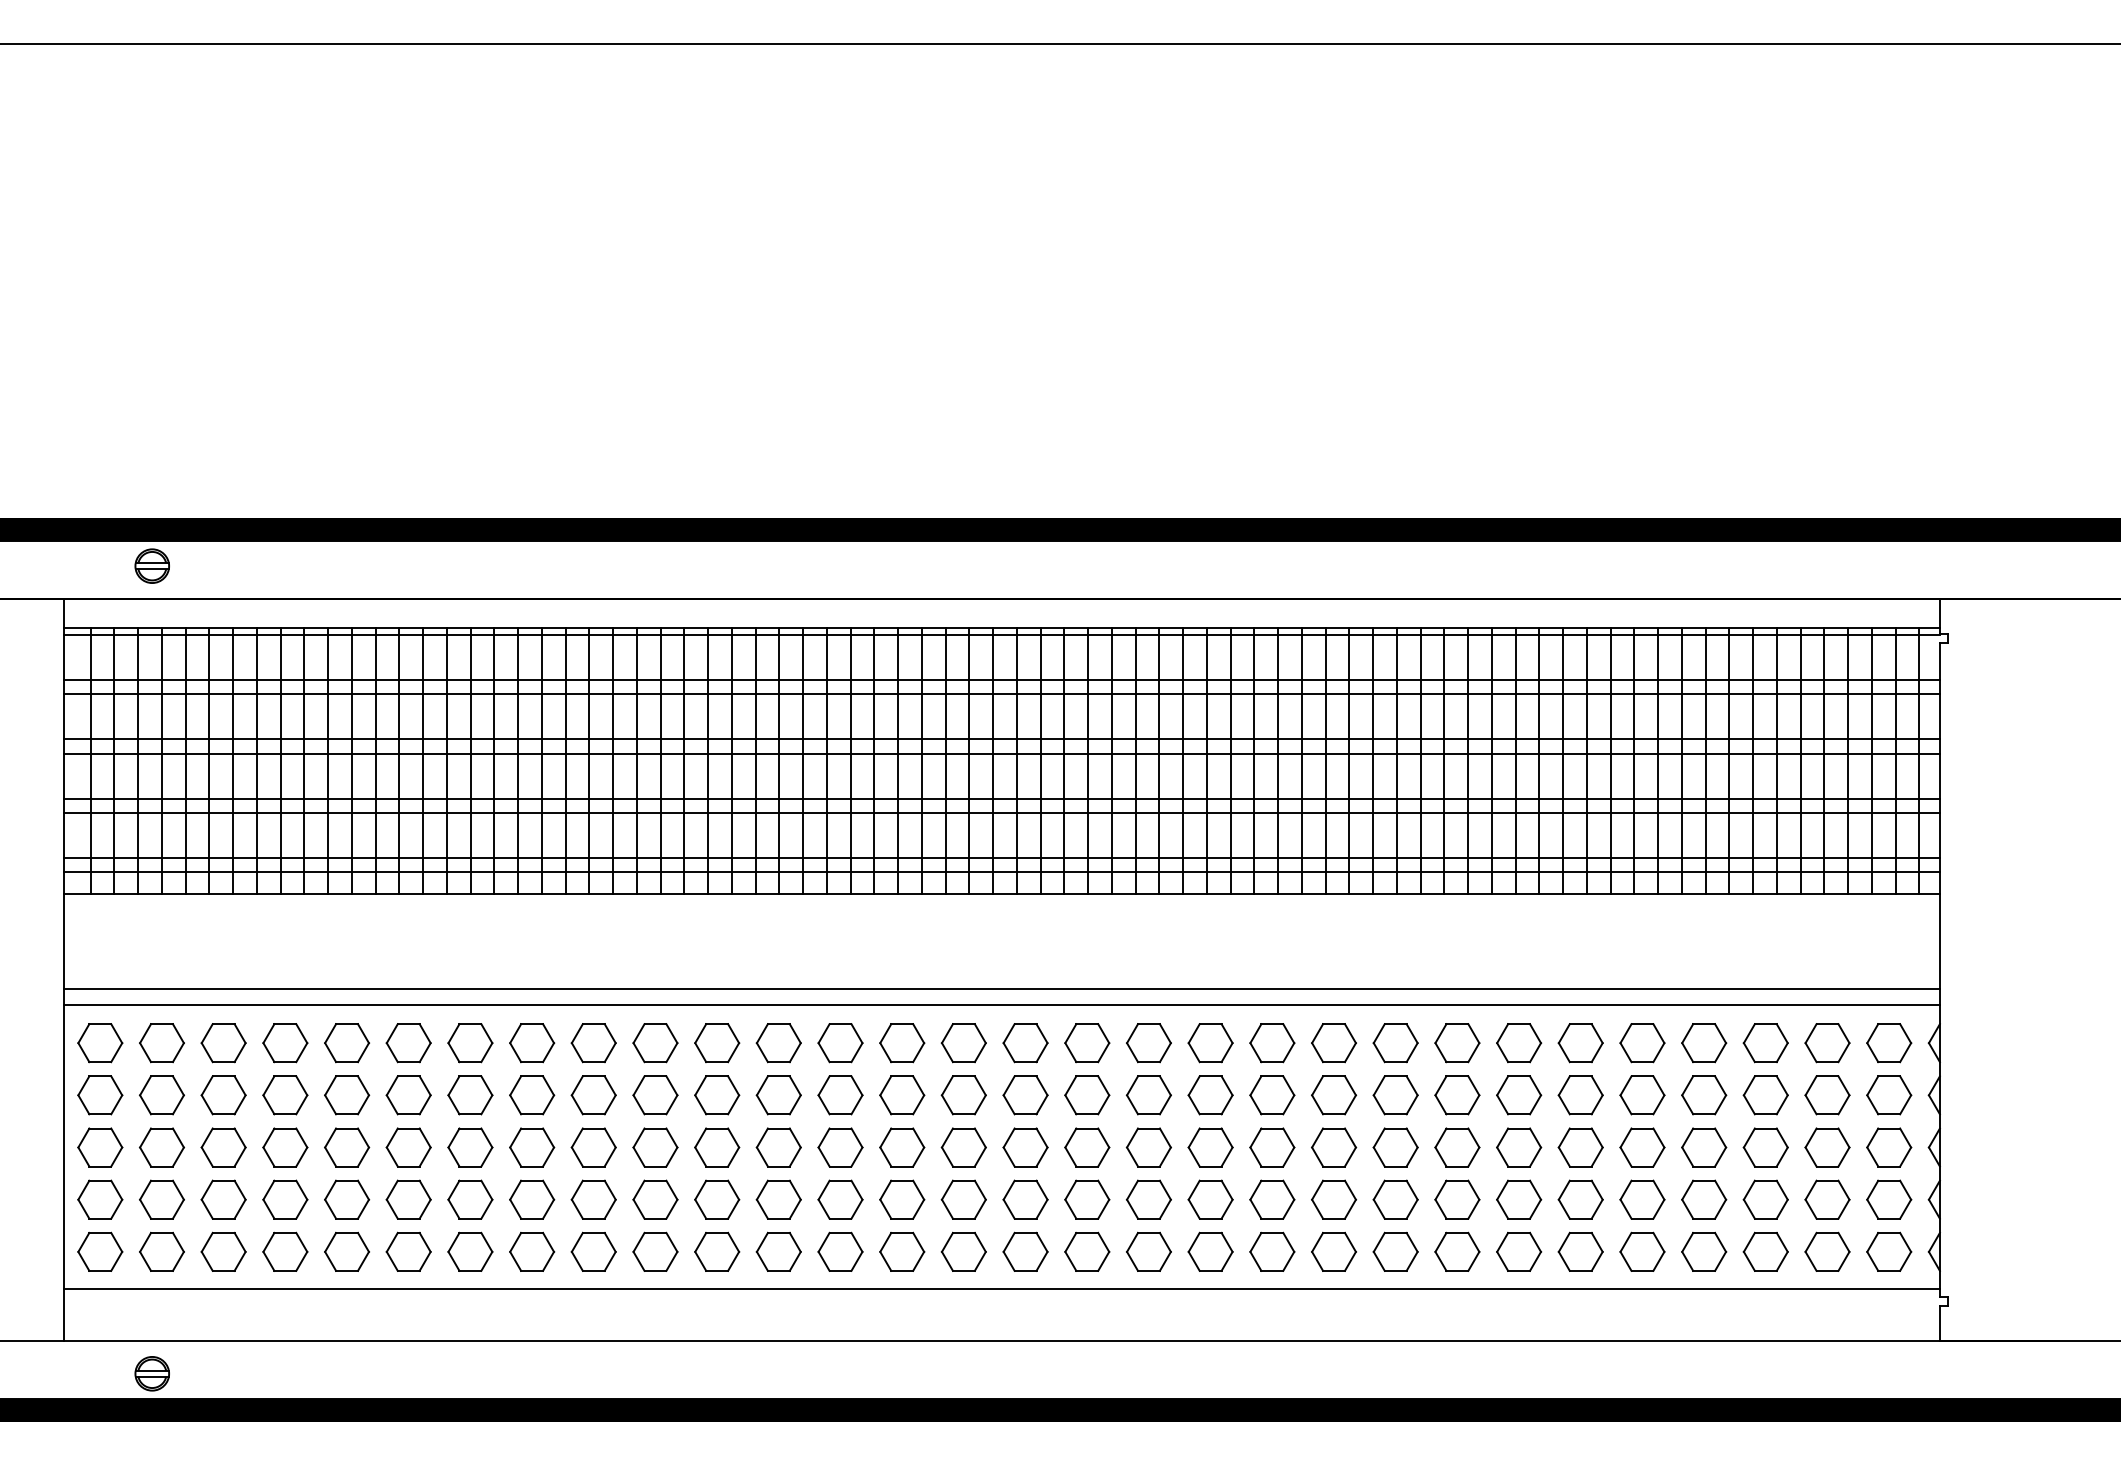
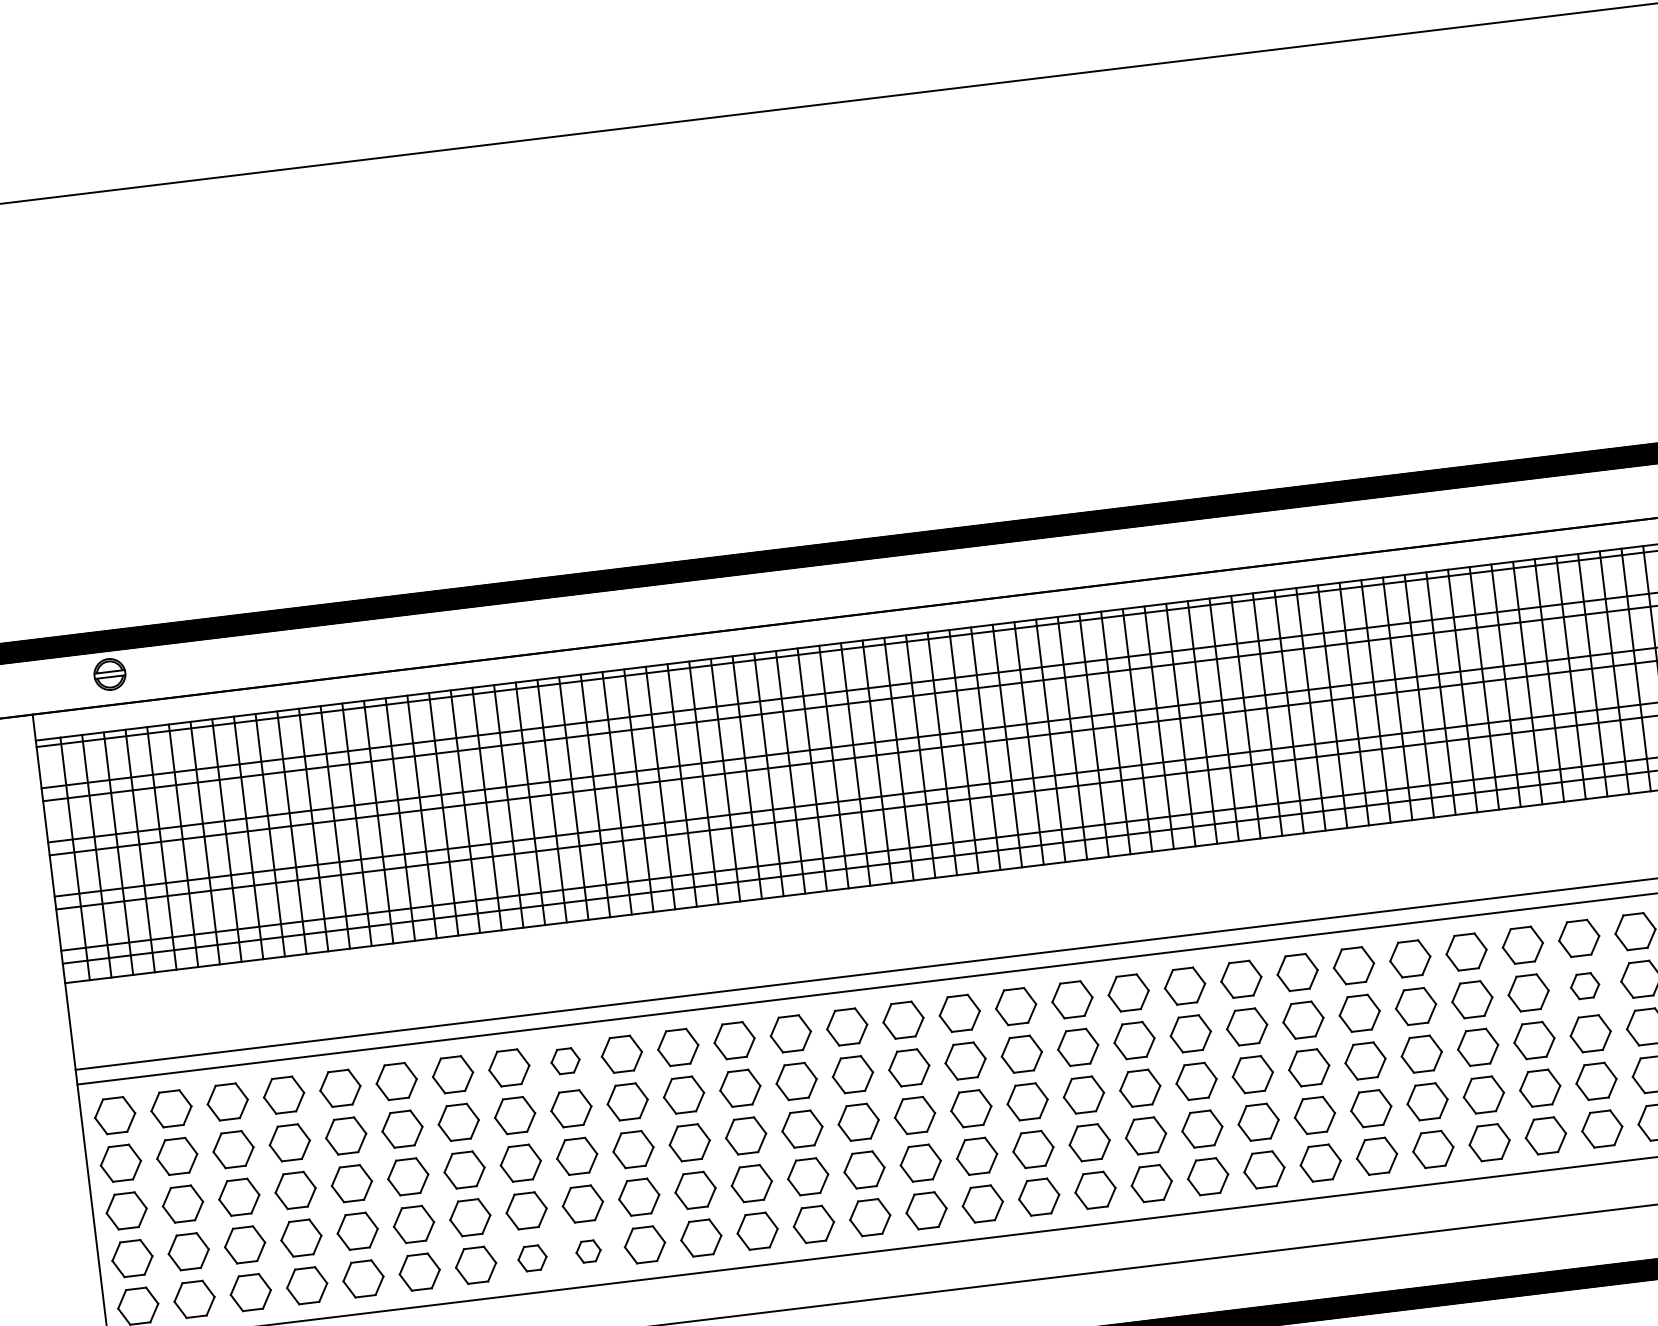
part: (593, 1043) -> (565, 1061), size x0.7
part: (1704, 1095) -> (1585, 986), size x0.7
part: (532, 1251) -> (532, 1258), size x0.7
part: (593, 1251) -> (588, 1251), size x0.6

